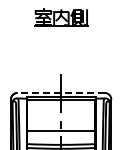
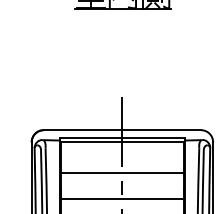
line: (61, 92) -> (123, 129), dashed -> solid
line: (61, 116) -> (123, 172), added

